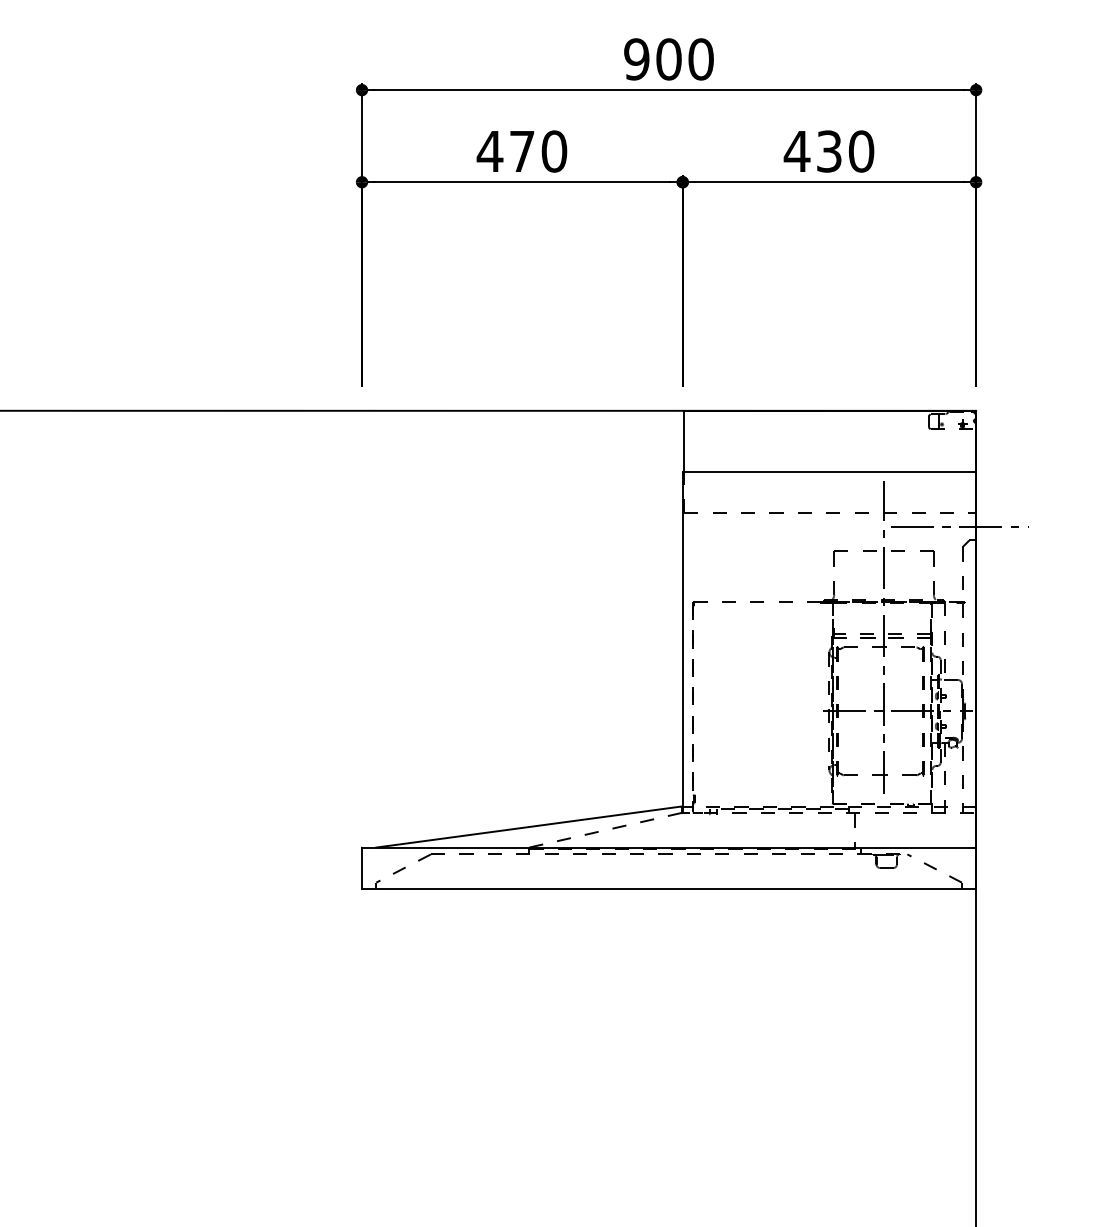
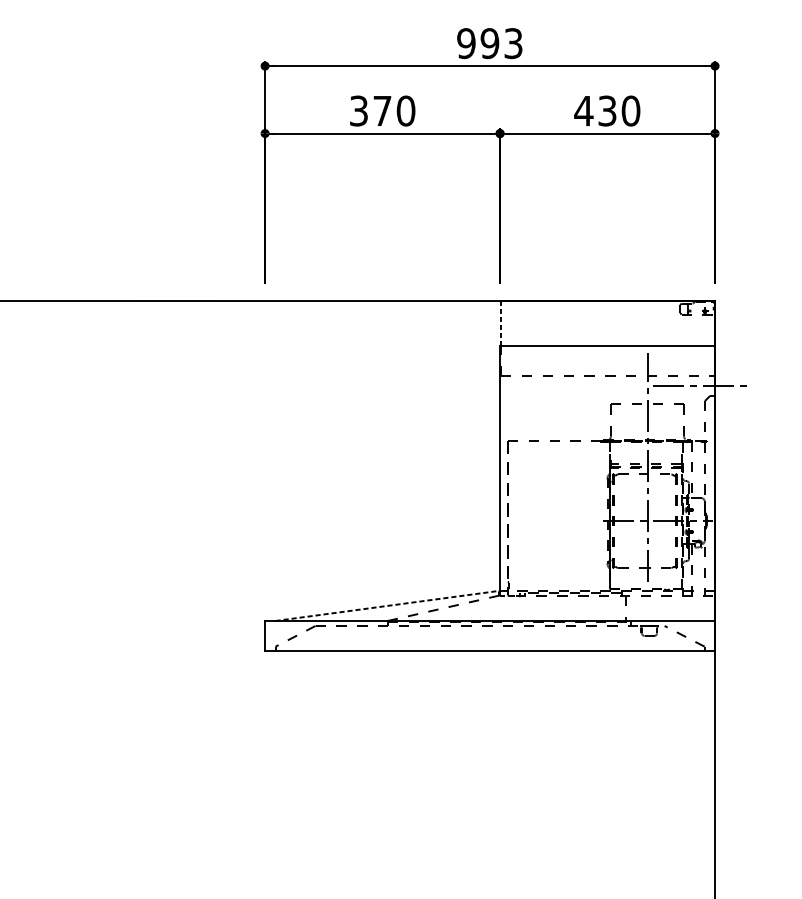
text: (684, 59) -> (501, 43), 900 -> 993
text: (489, 151) -> (358, 111), 470 -> 370
line: (684, 441) -> (501, 323), solid -> dashed
line: (528, 827) -> (387, 606), solid -> dashed

